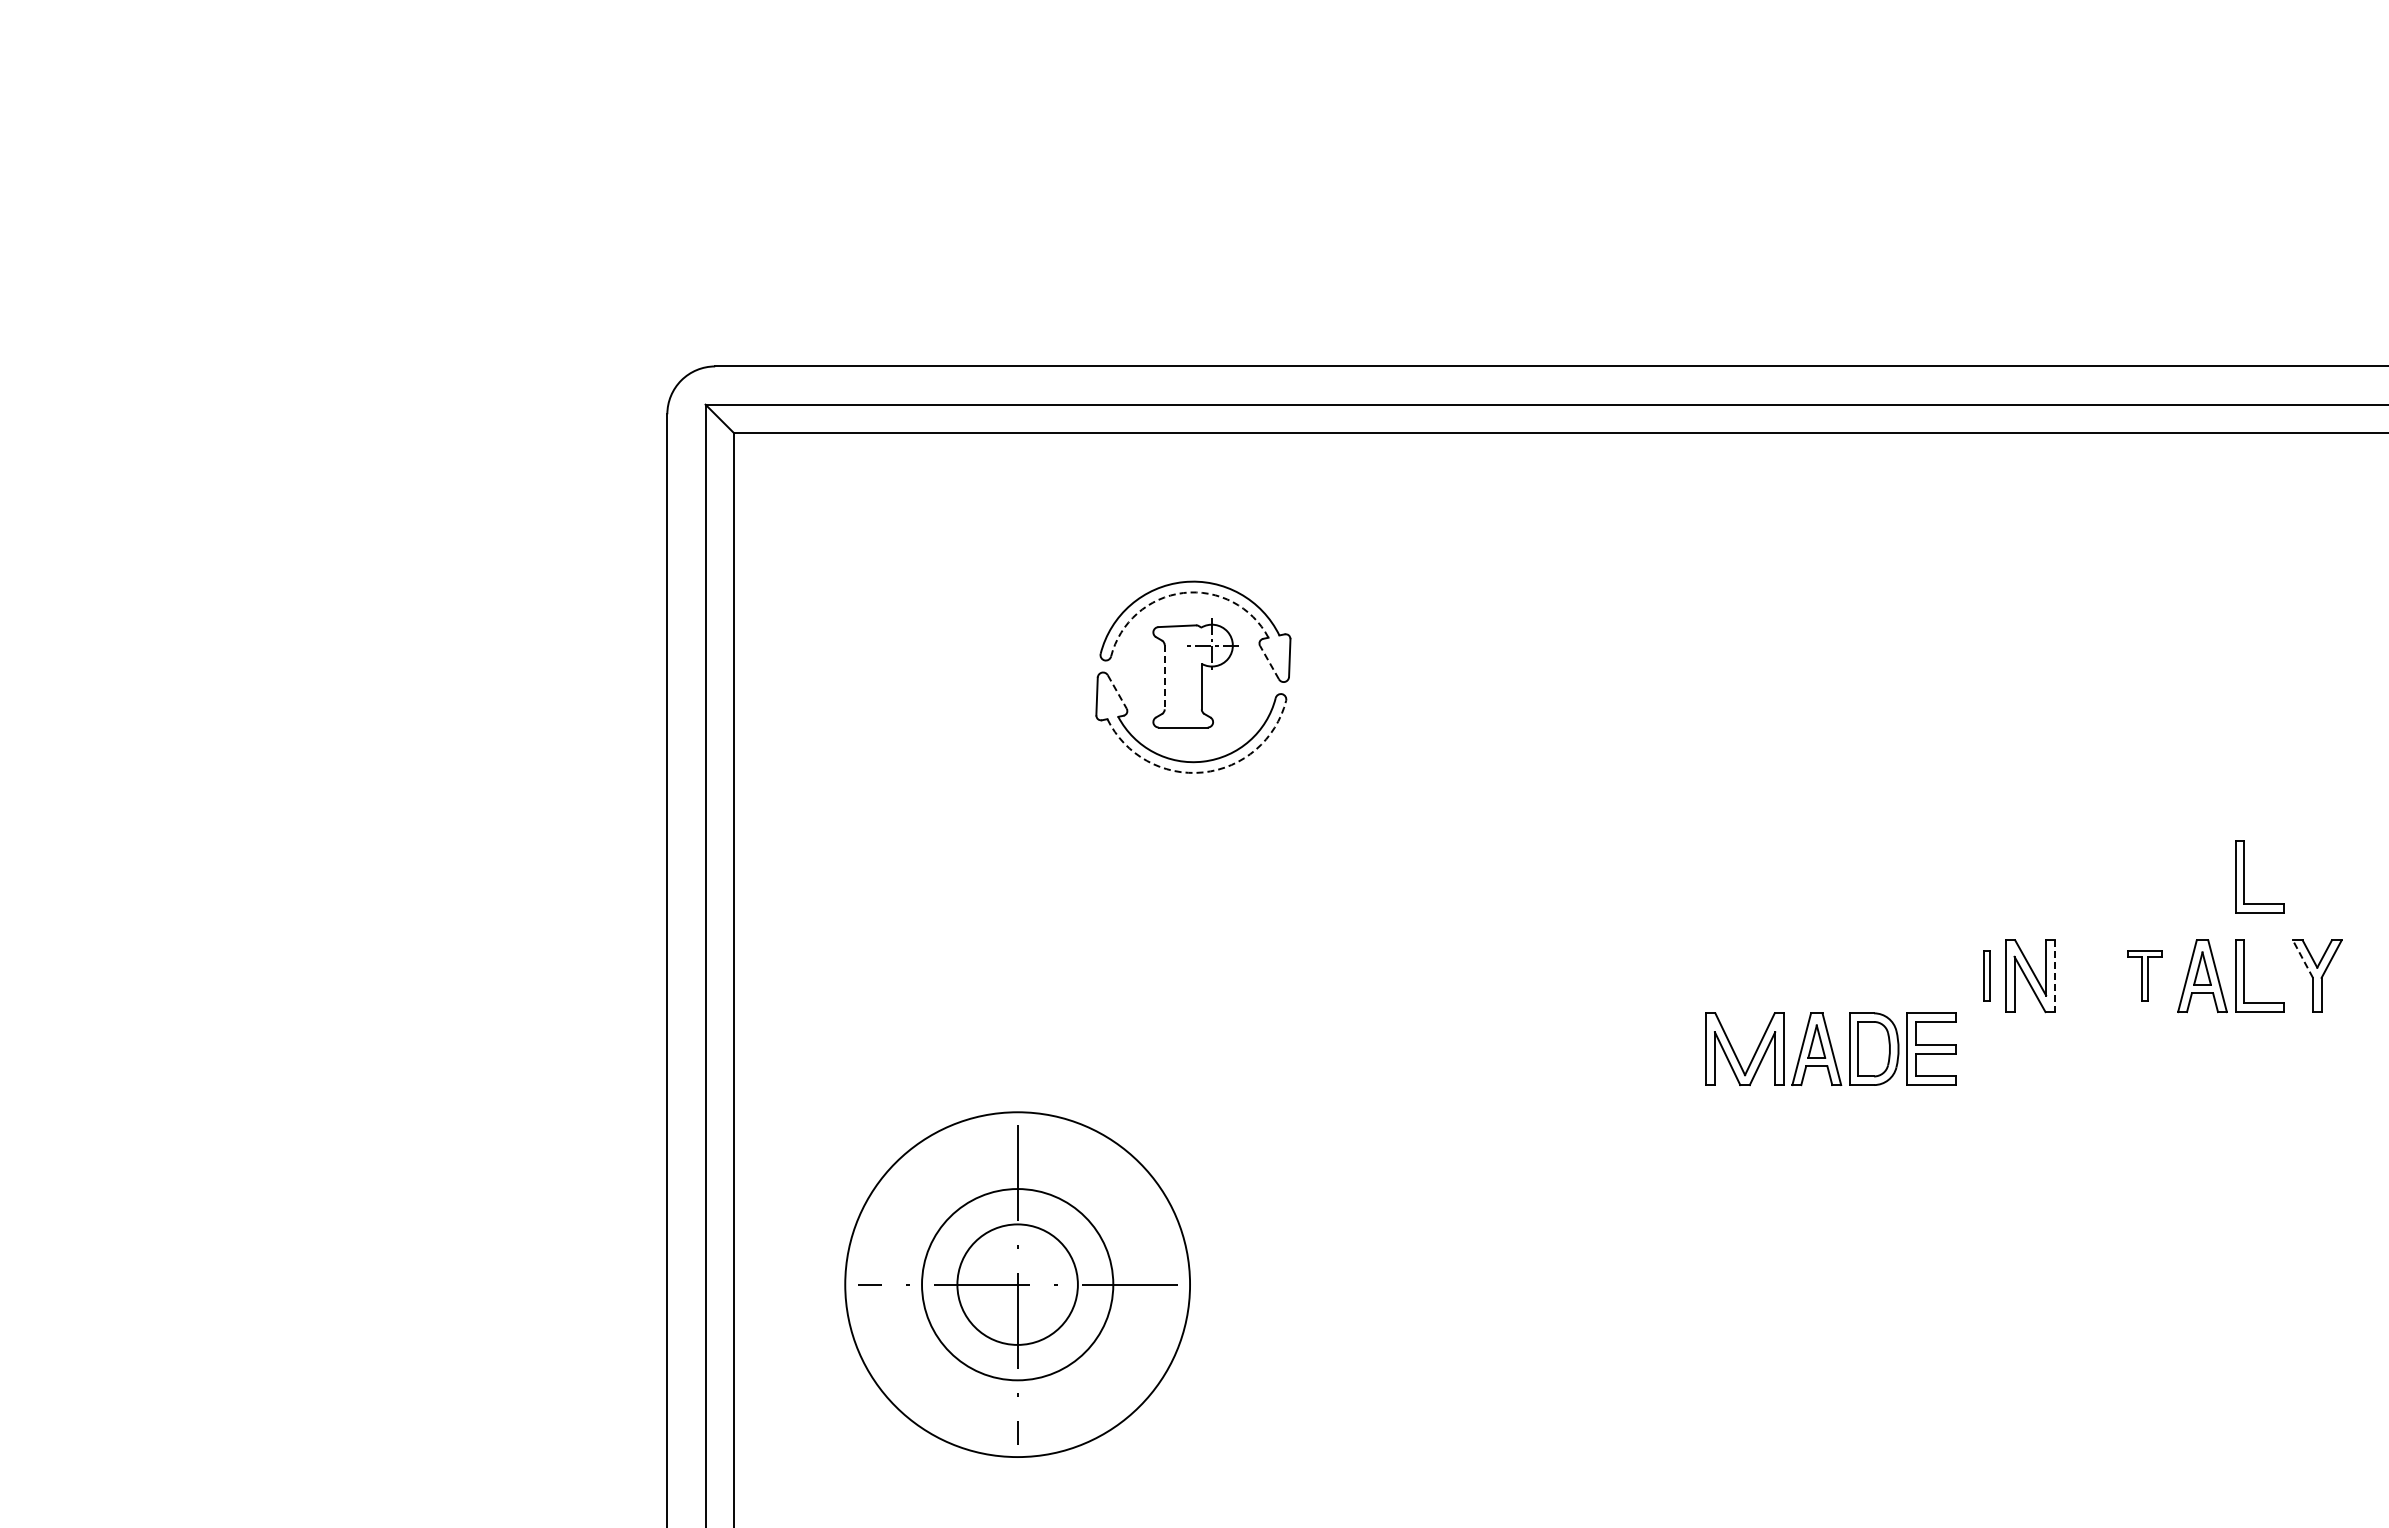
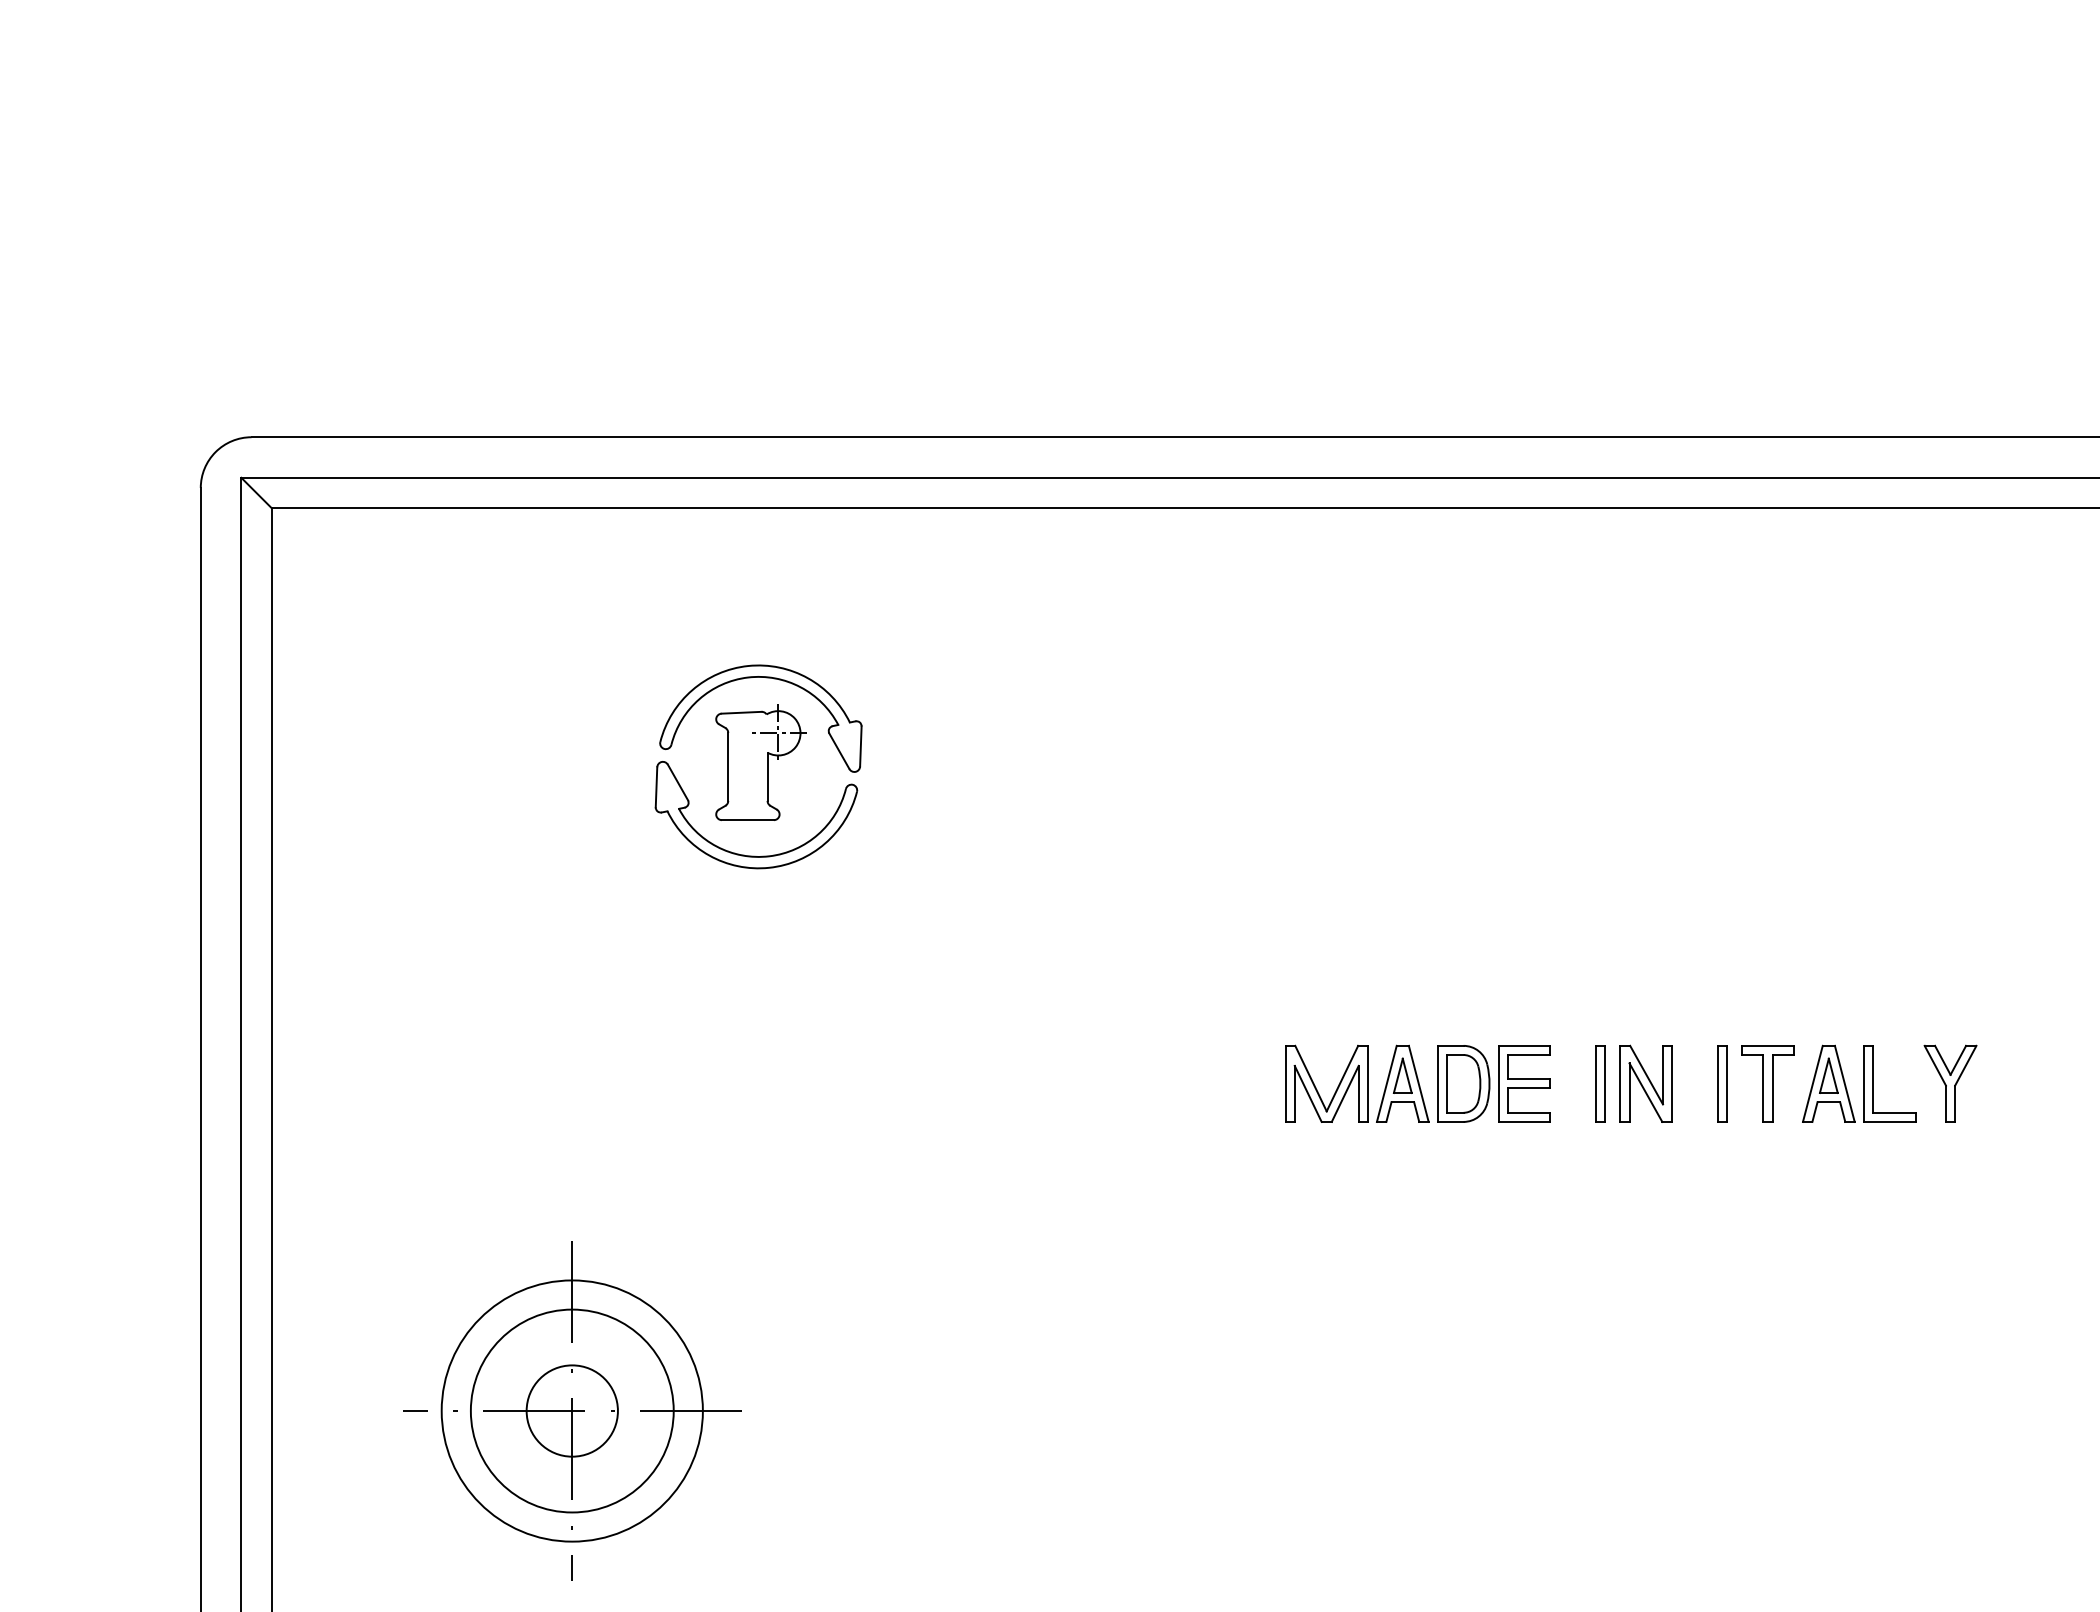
arc: (1183, 593) -> (748, 678), dashed -> solid
line: (1269, 662) -> (839, 751), dashed -> solid
line: (1164, 677) -> (728, 767), dashed -> solid
line: (1117, 692) -> (678, 783), dashed -> solid
arc: (1203, 772) -> (769, 867), dashed -> solid
part: (2244, 876) -> (1873, 978), removed
line: (2302, 958) -> (1934, 1065), dashed -> solid
part: (1987, 975) -> (1600, 1083), size x1.43
part: (2101, 975) -> (1721, 1083), added
part: (2145, 975) -> (1768, 1083), size x1.43
line: (2054, 976) -> (1671, 1084), dashed -> solid
part: (1830, 1049) -> (1417, 1084), moved
circle: (1017, 1284) -> (572, 1410), size x0.71
circle: (1017, 1284) -> (572, 1410), size x0.71

